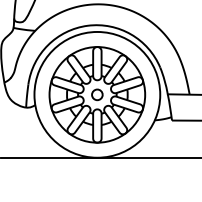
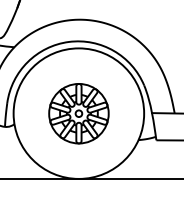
part: (97, 94) -> (79, 113), size x0.6

